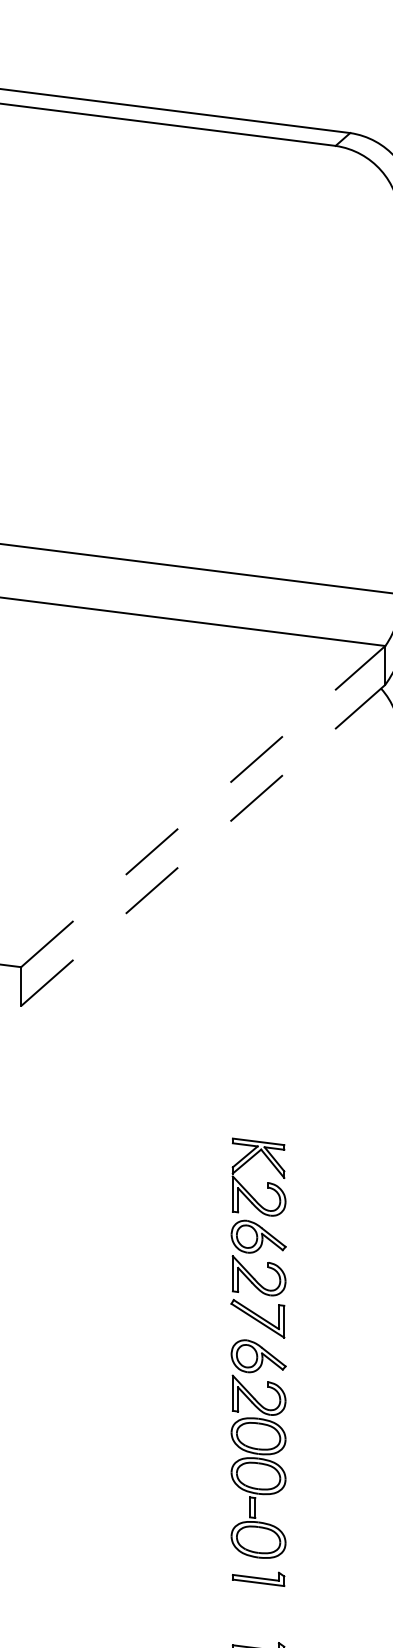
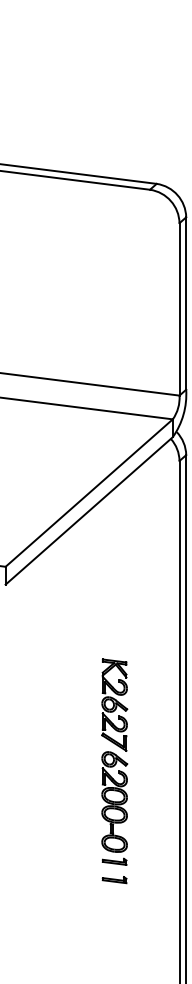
line: (203, 805) -> (89, 492), dashed -> solid
line: (203, 844) -> (89, 510), dashed -> solid
part: (258, 1360) -> (114, 761), moved

